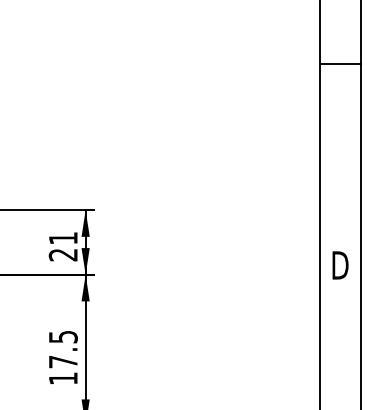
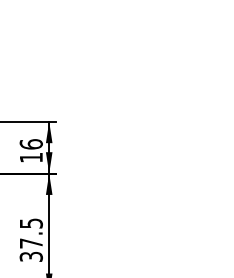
text: (62, 246) -> (30, 150), 21 -> 16
text: (62, 378) -> (30, 256), 17.5 -> 37.5

